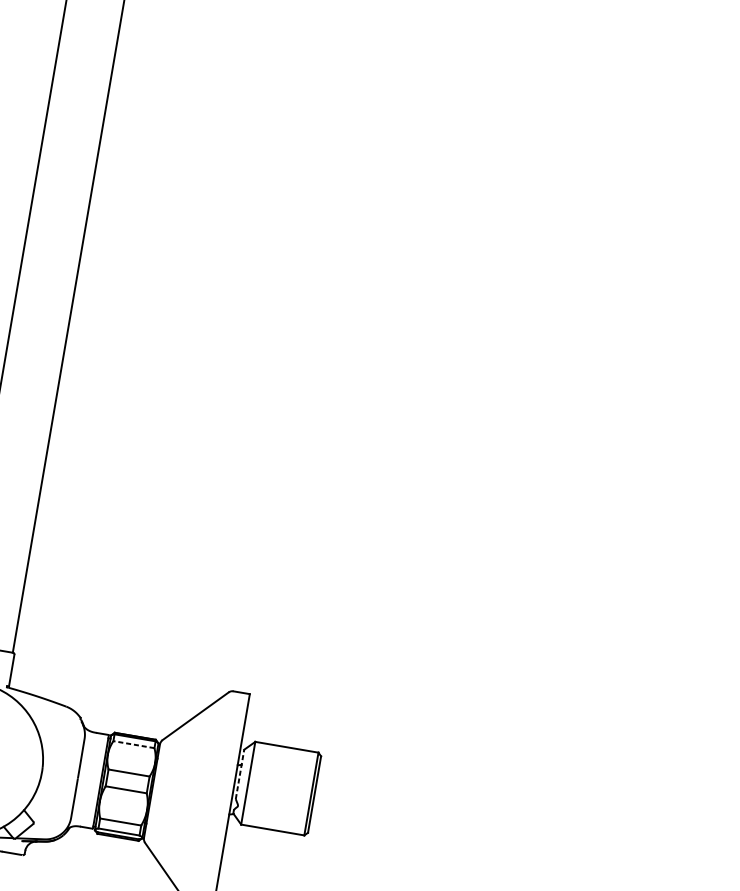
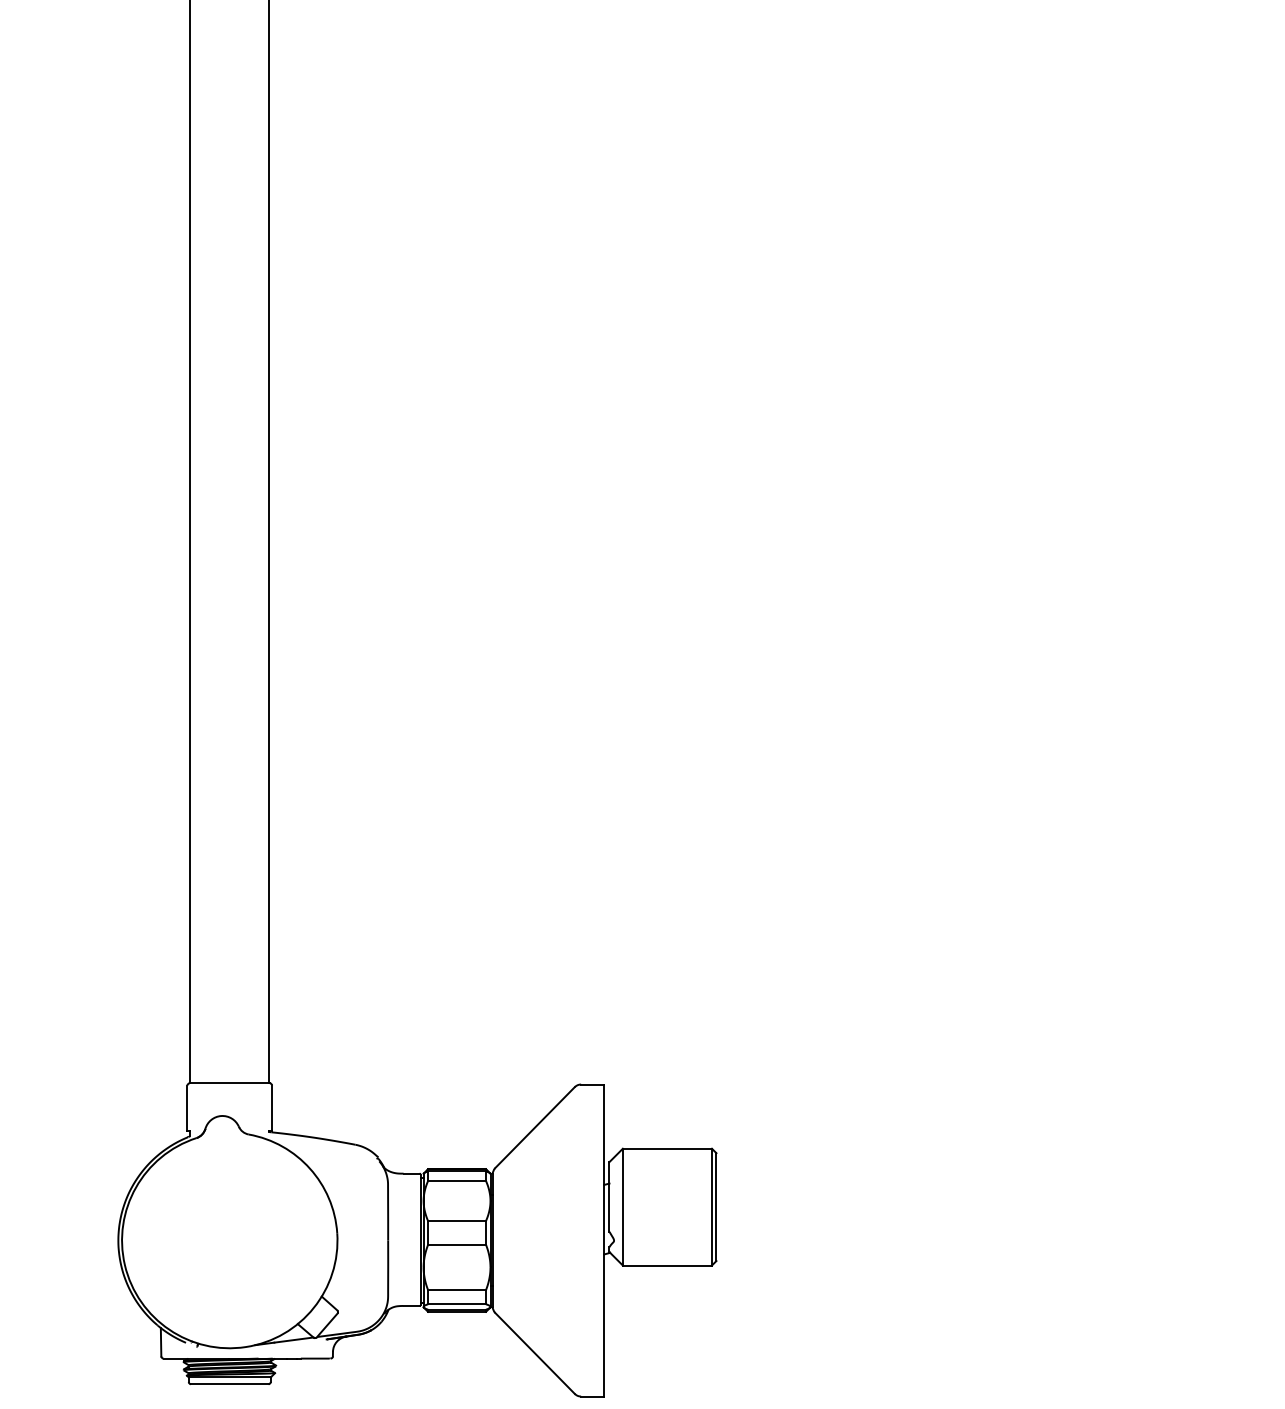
line: (134, 745) -> (457, 1181), dashed -> solid
line: (240, 774) -> (609, 1196), dashed -> solid

